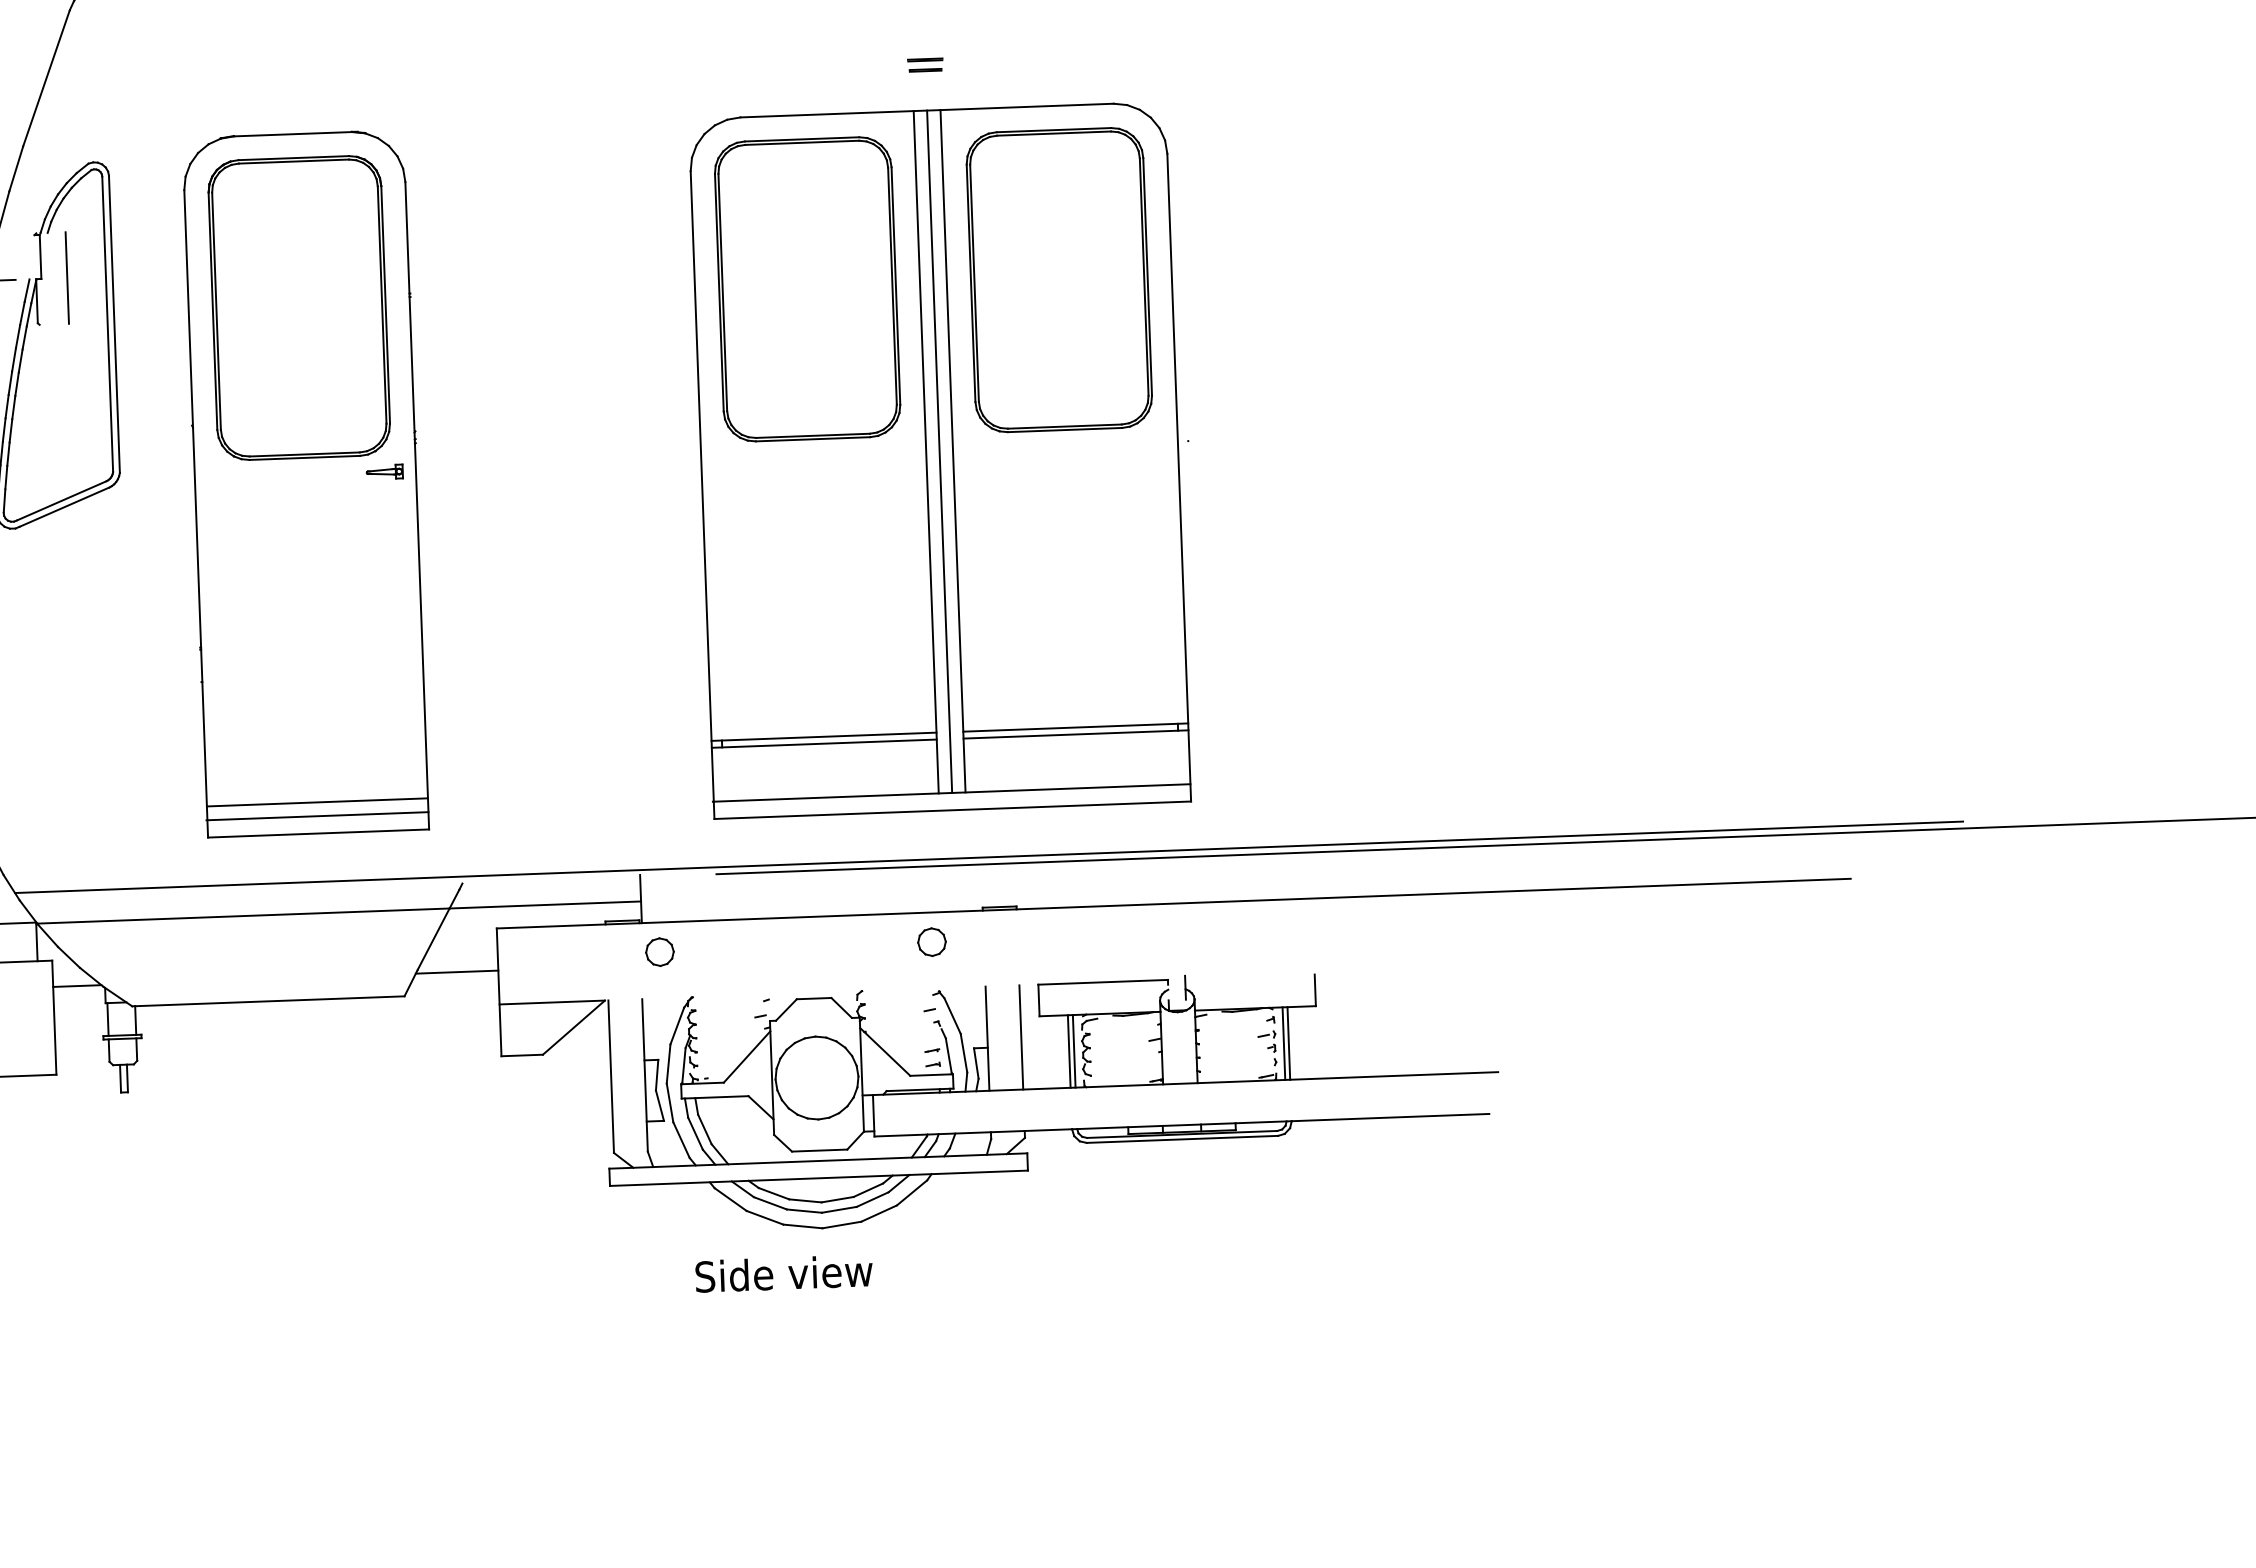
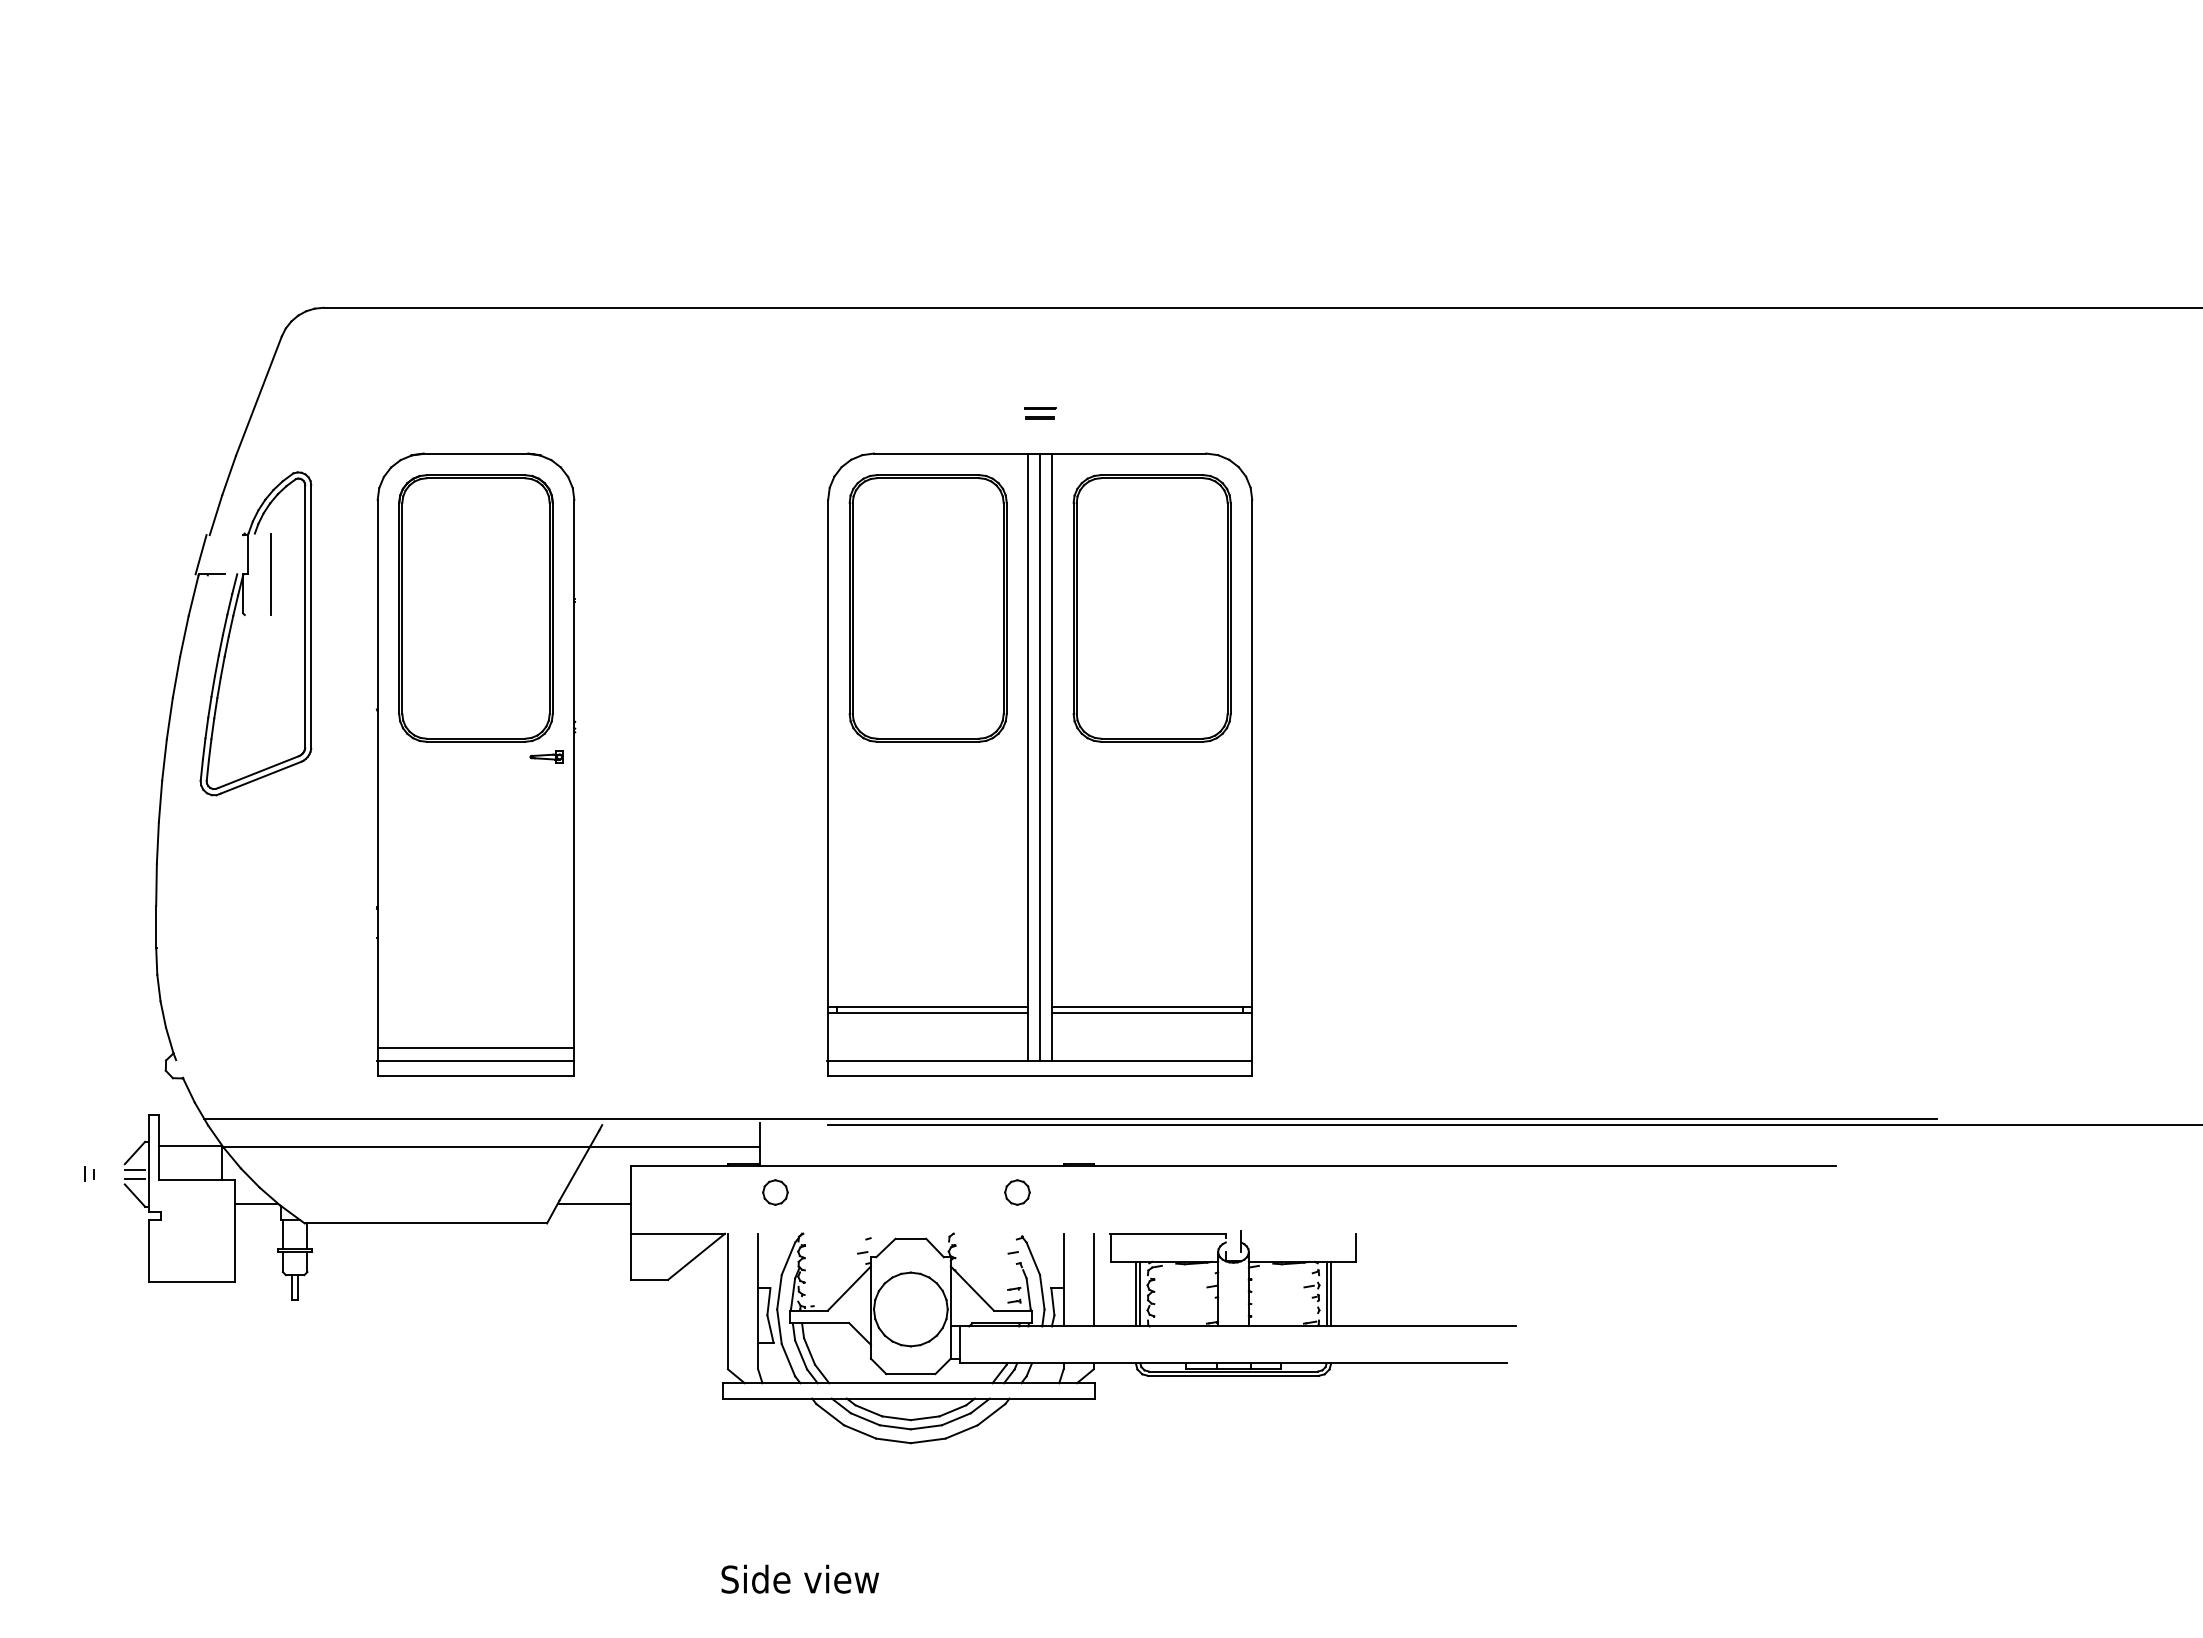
text: (783, 1272) -> (799, 1578), moved

